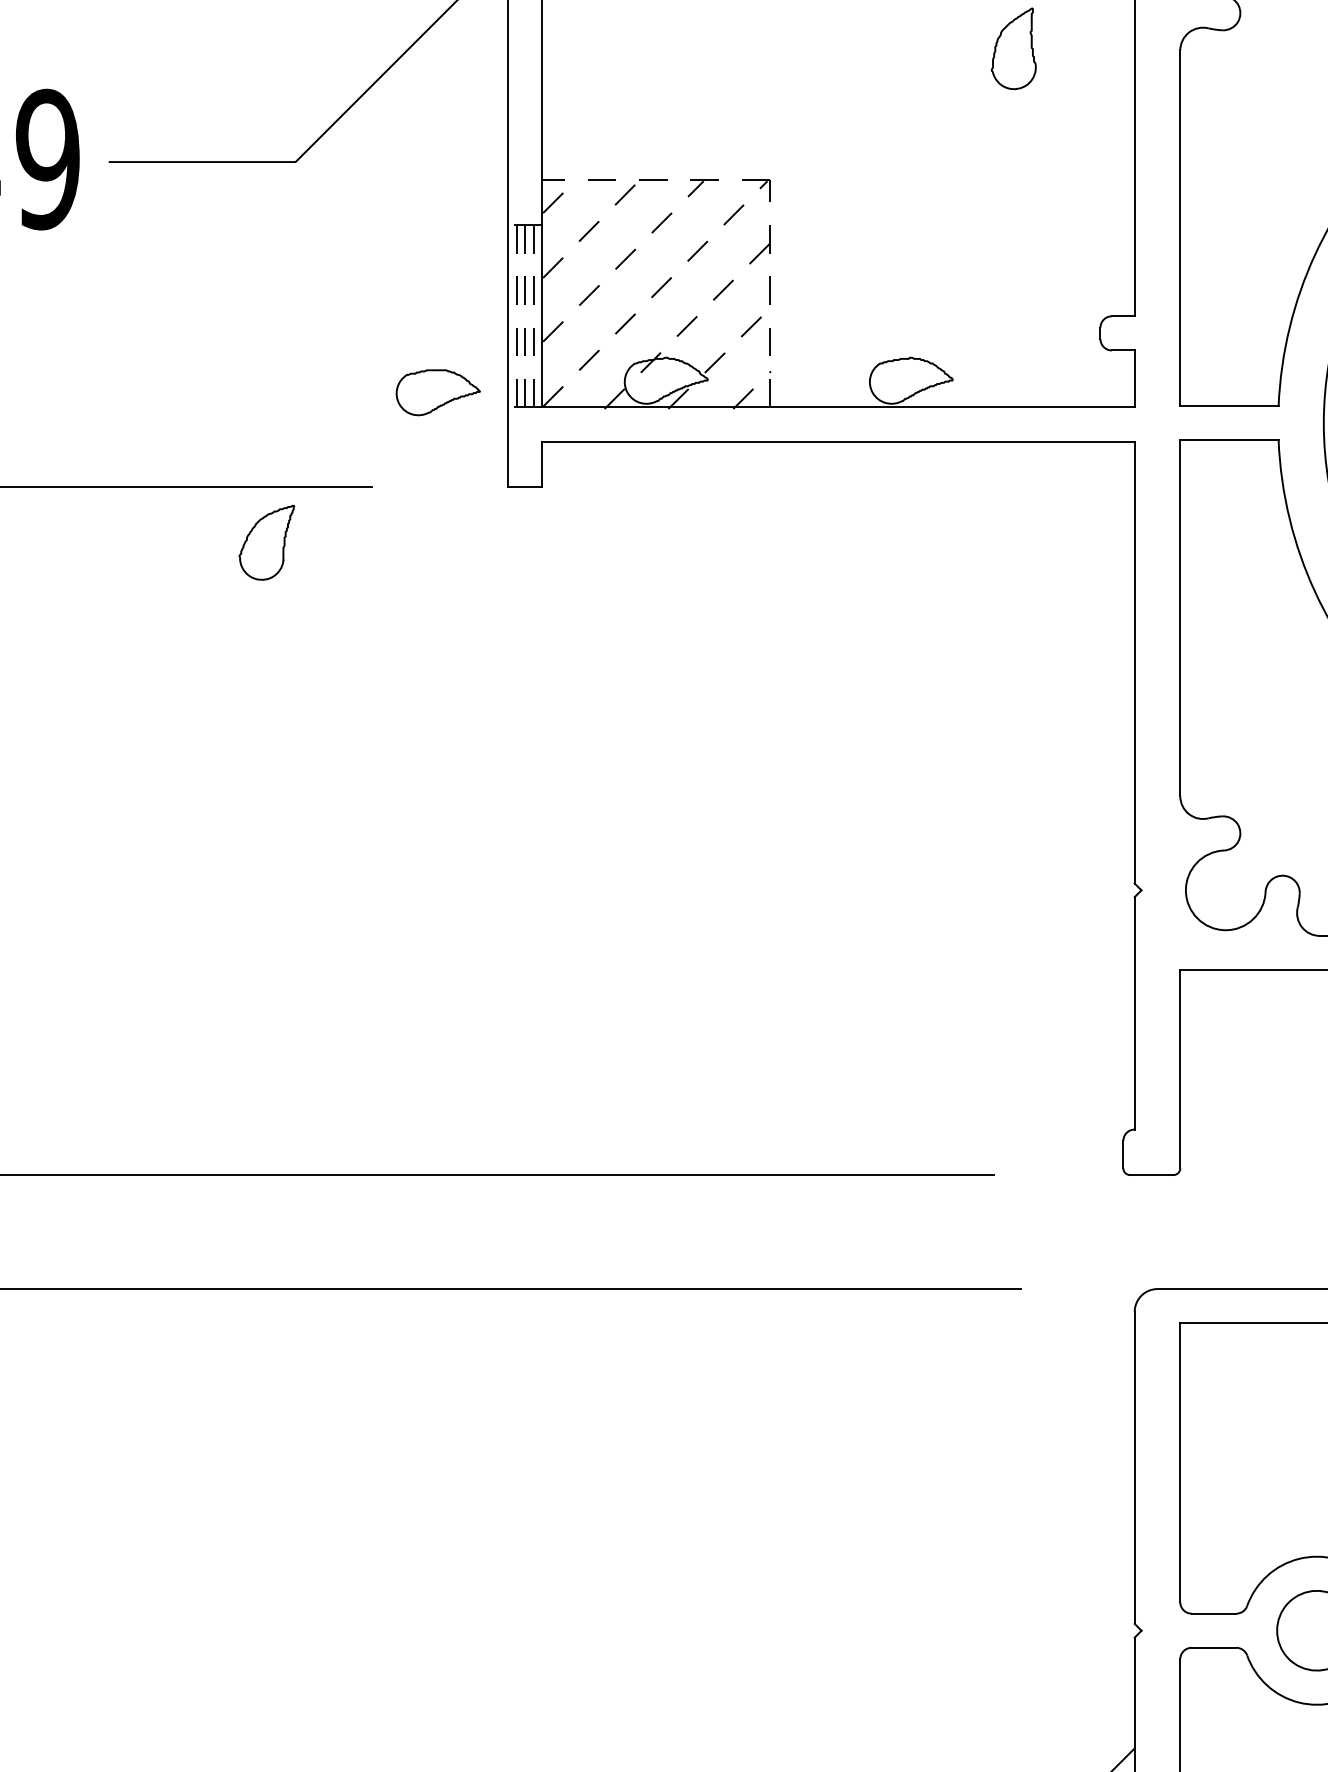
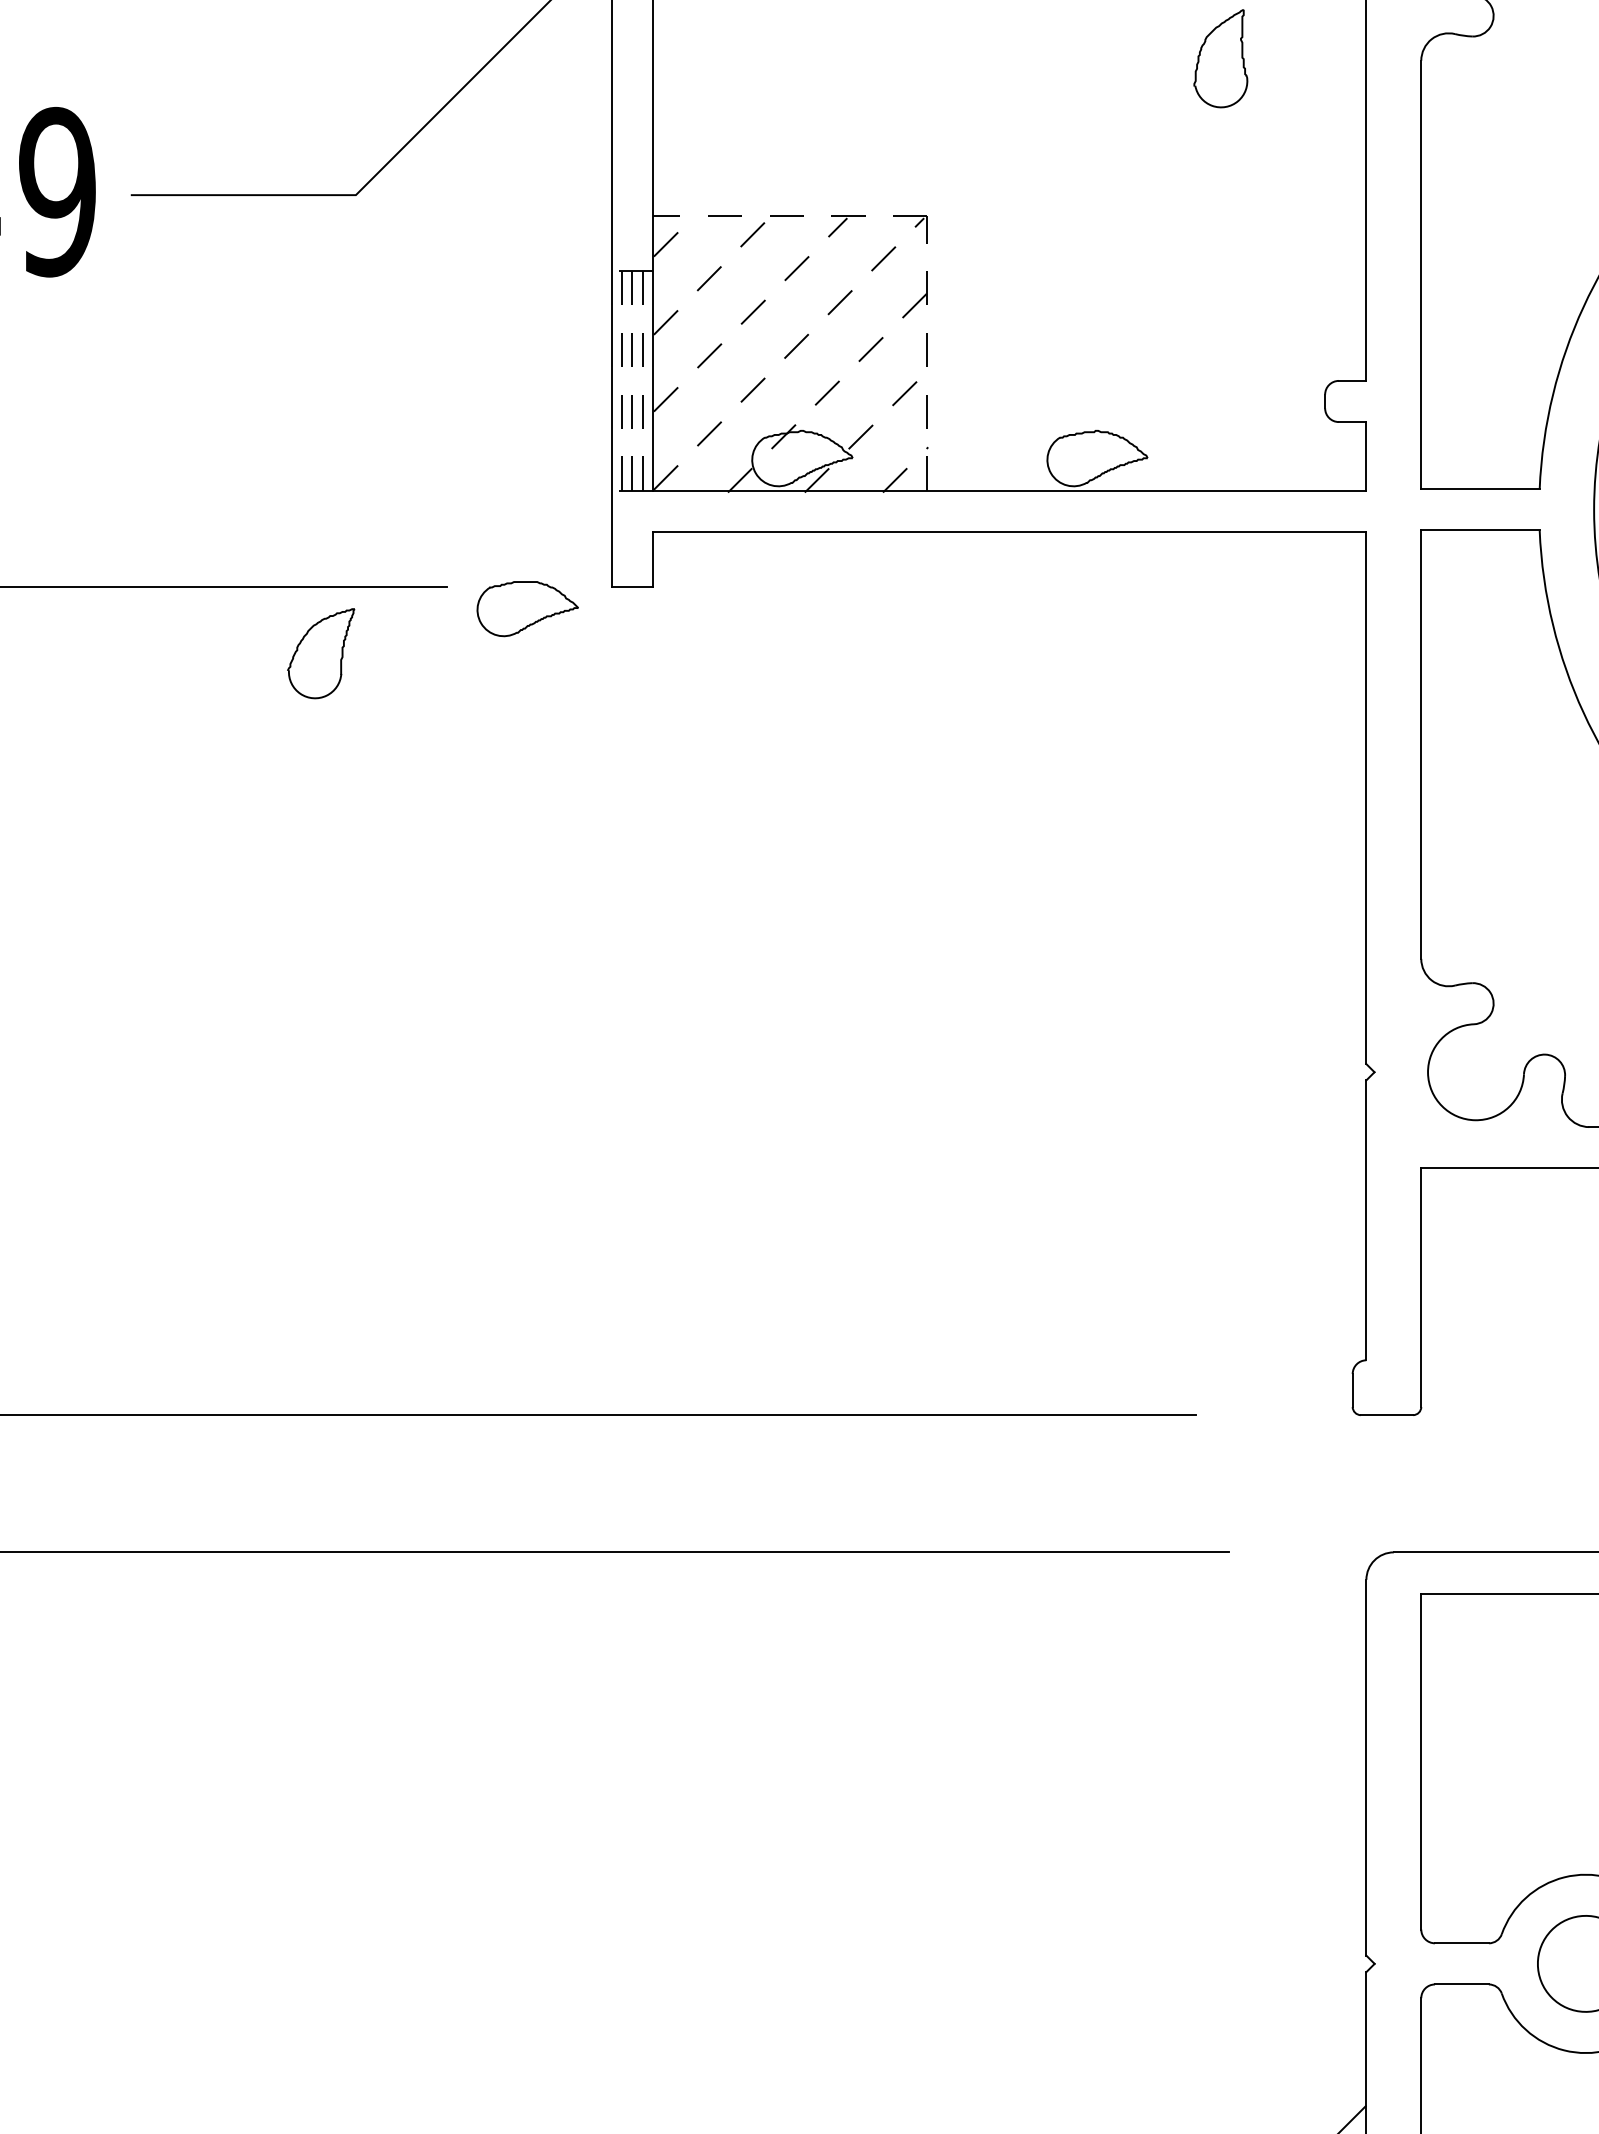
part: (437, 392) -> (526, 608), moved

